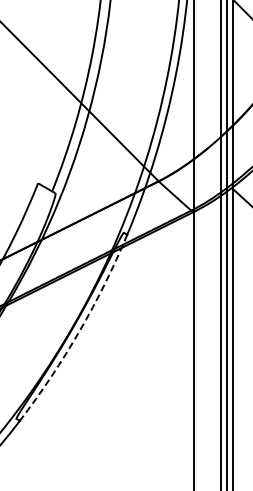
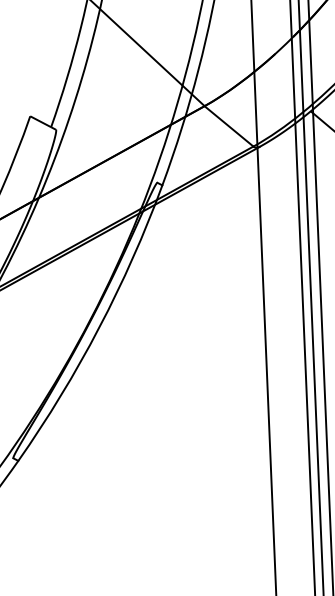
arc: (79, 331) -> (99, 328), dashed -> solid

